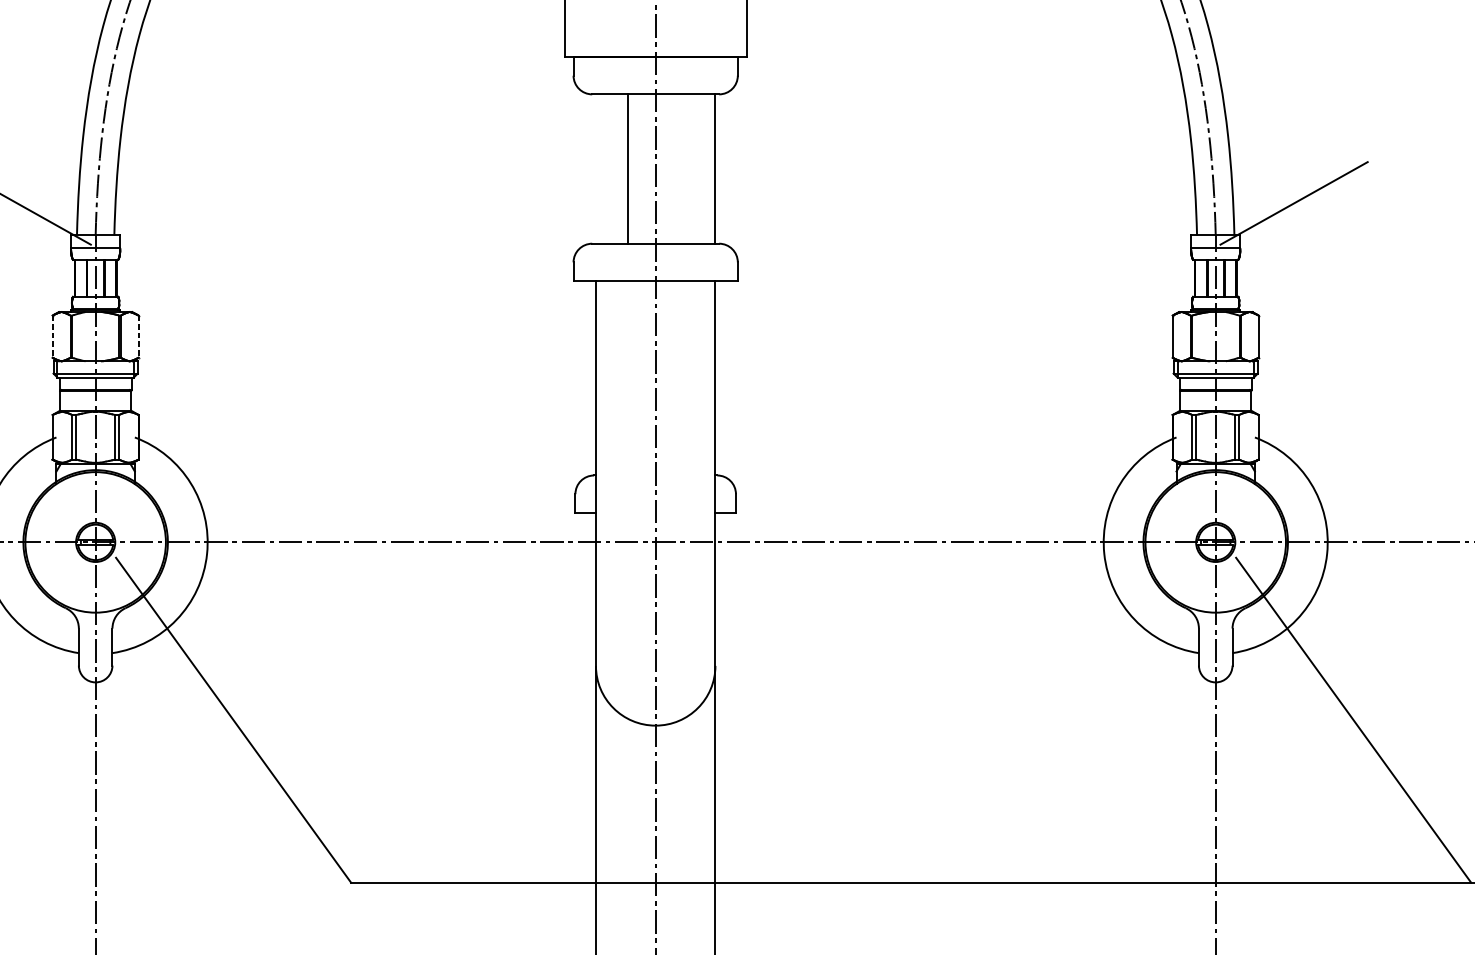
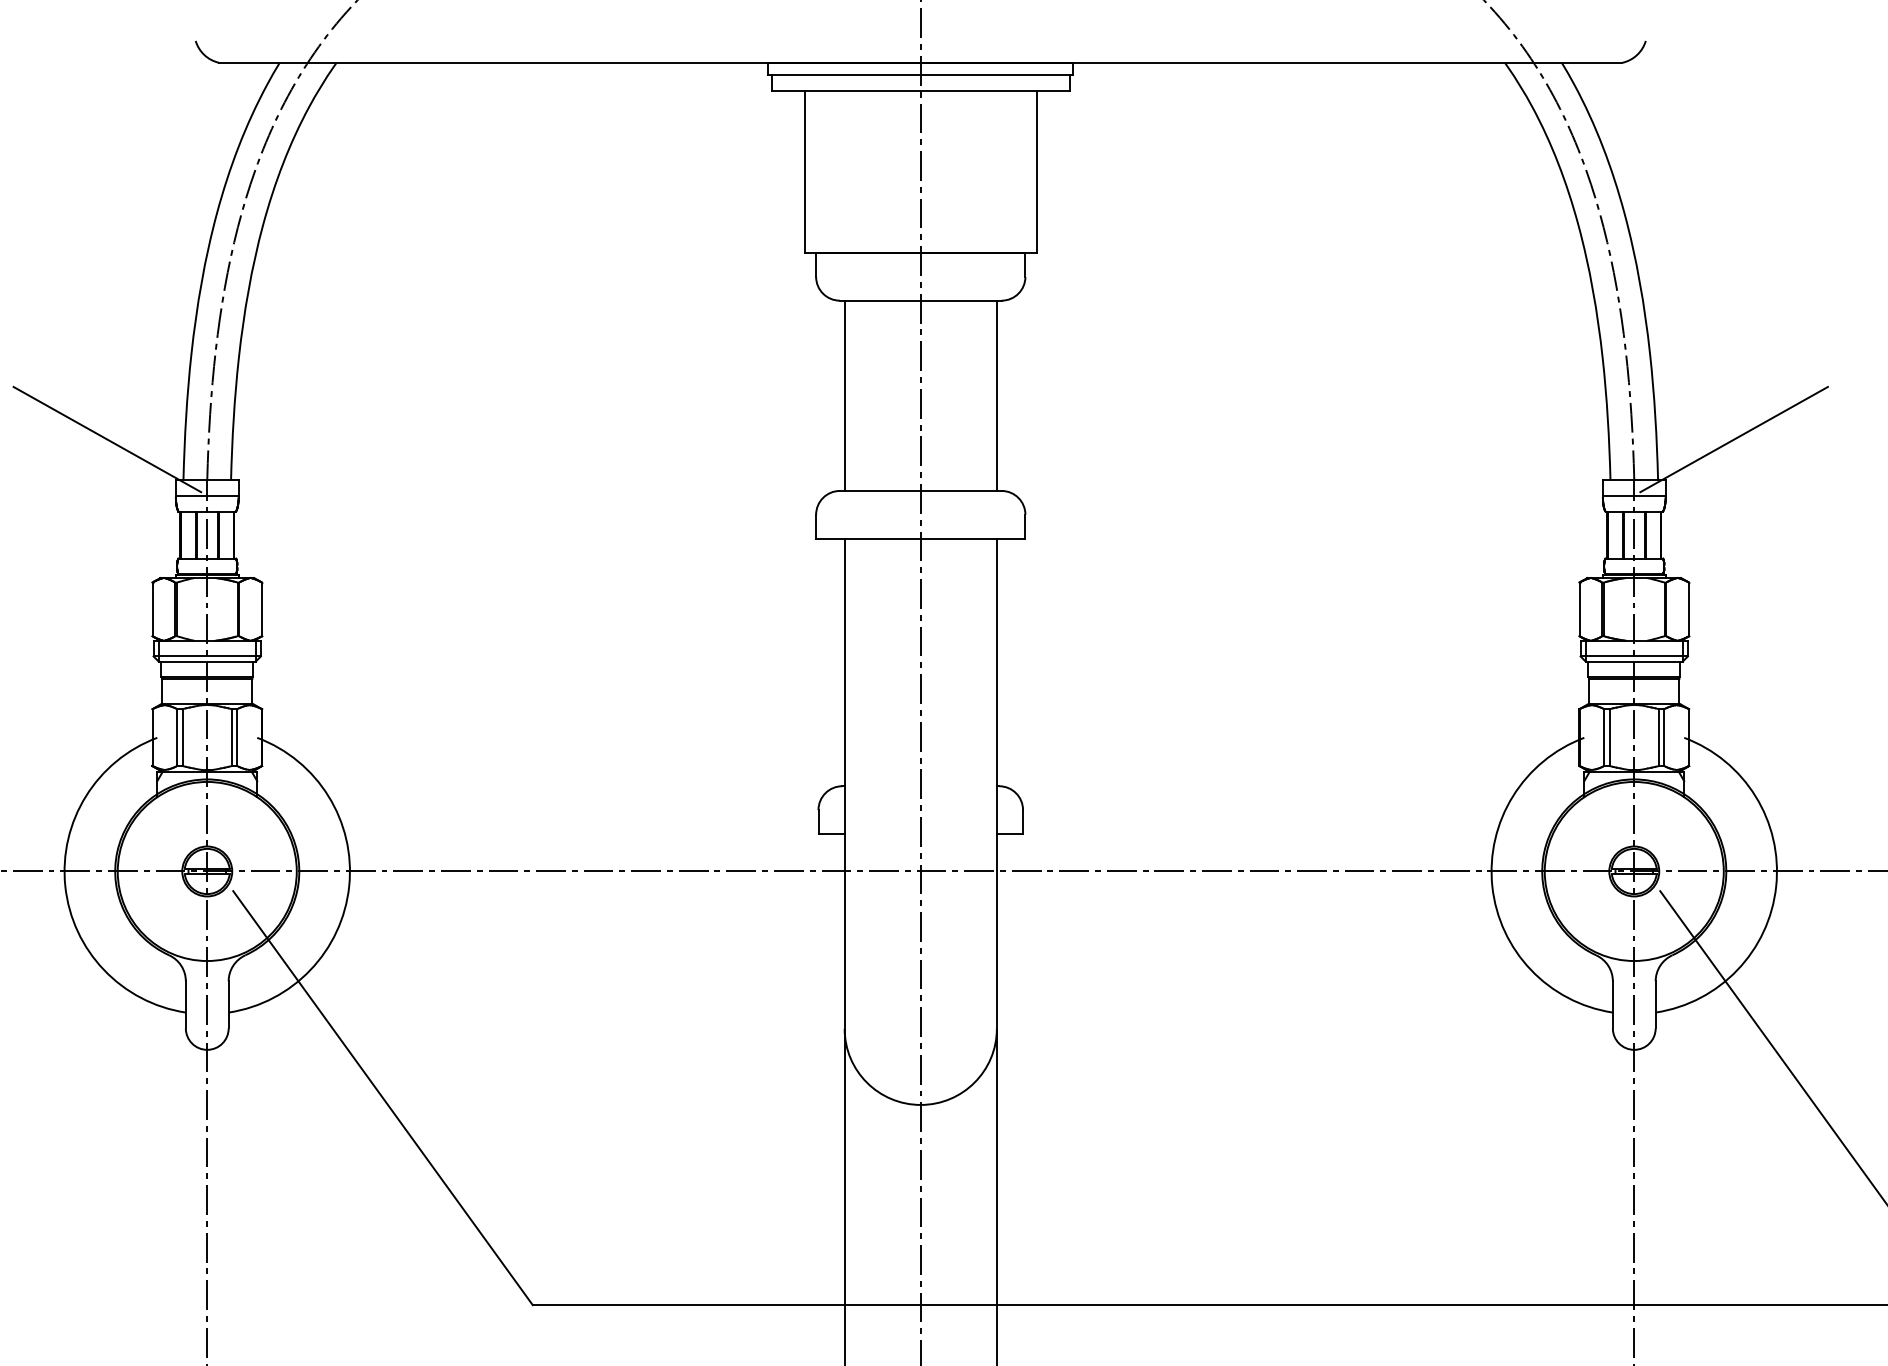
line: (628, 168) -> (844, 395), moved
line: (52, 336) -> (152, 609), dashed -> solid
line: (138, 336) -> (261, 609), dashed -> solid

